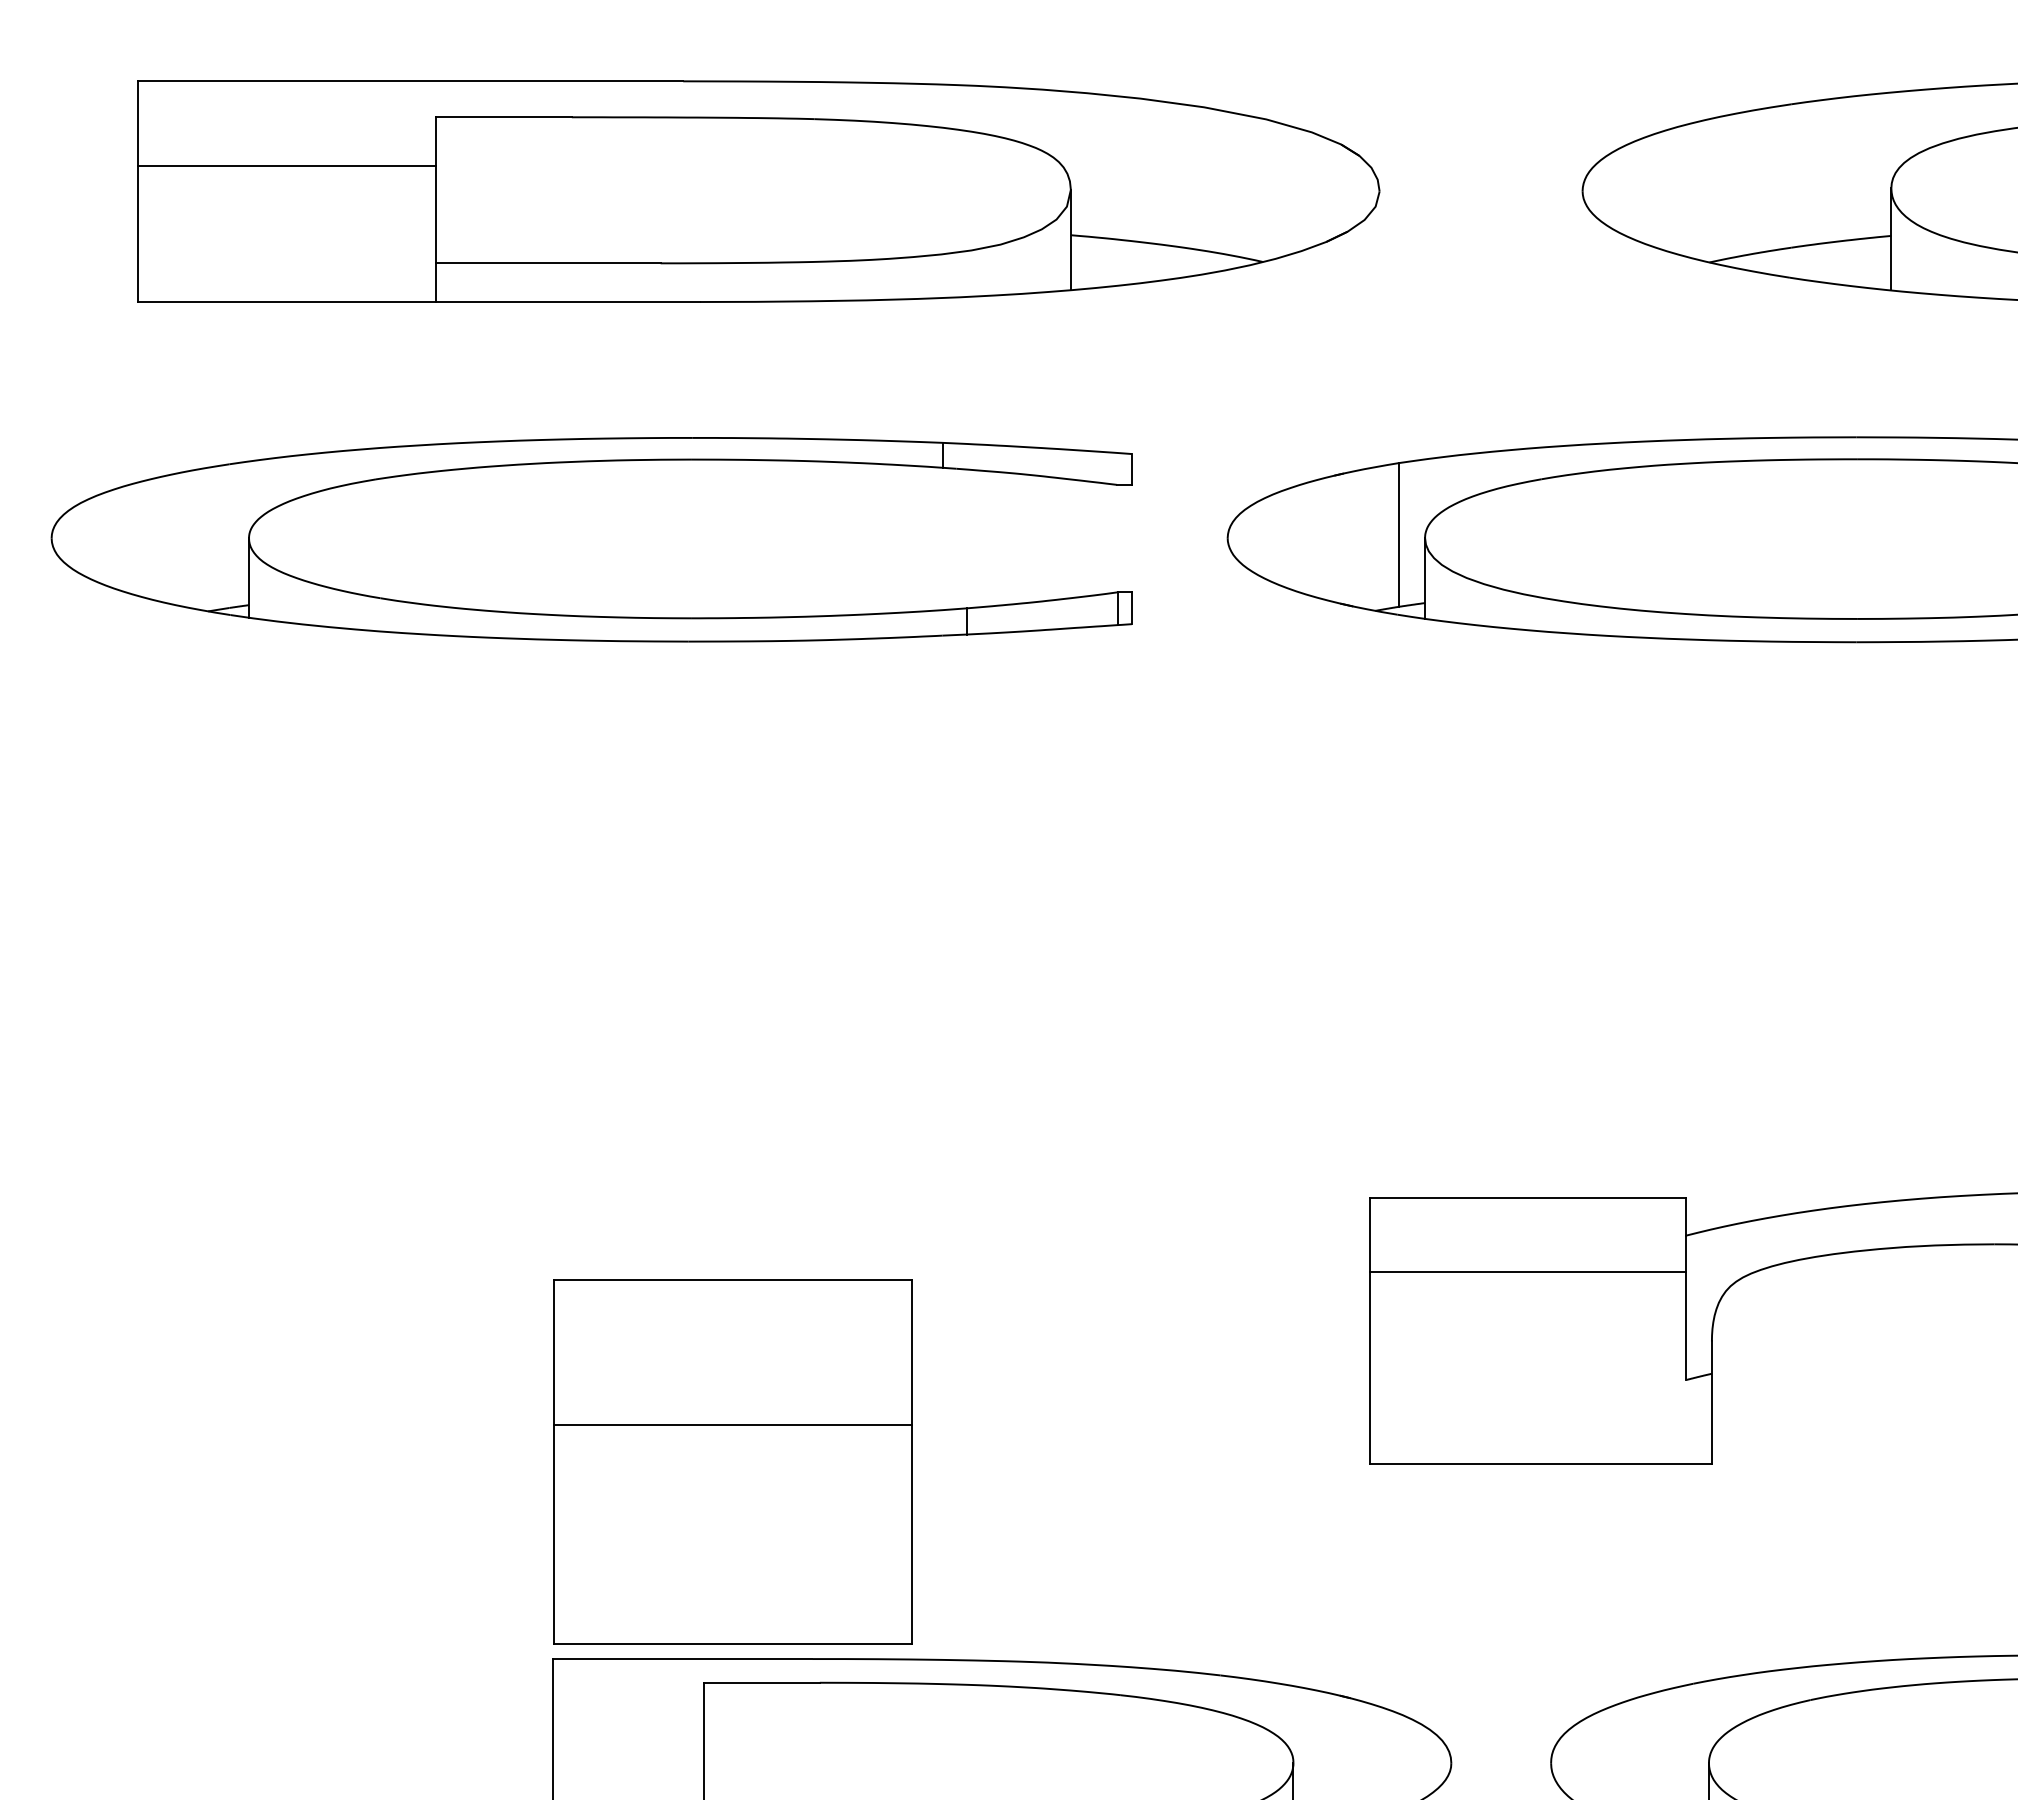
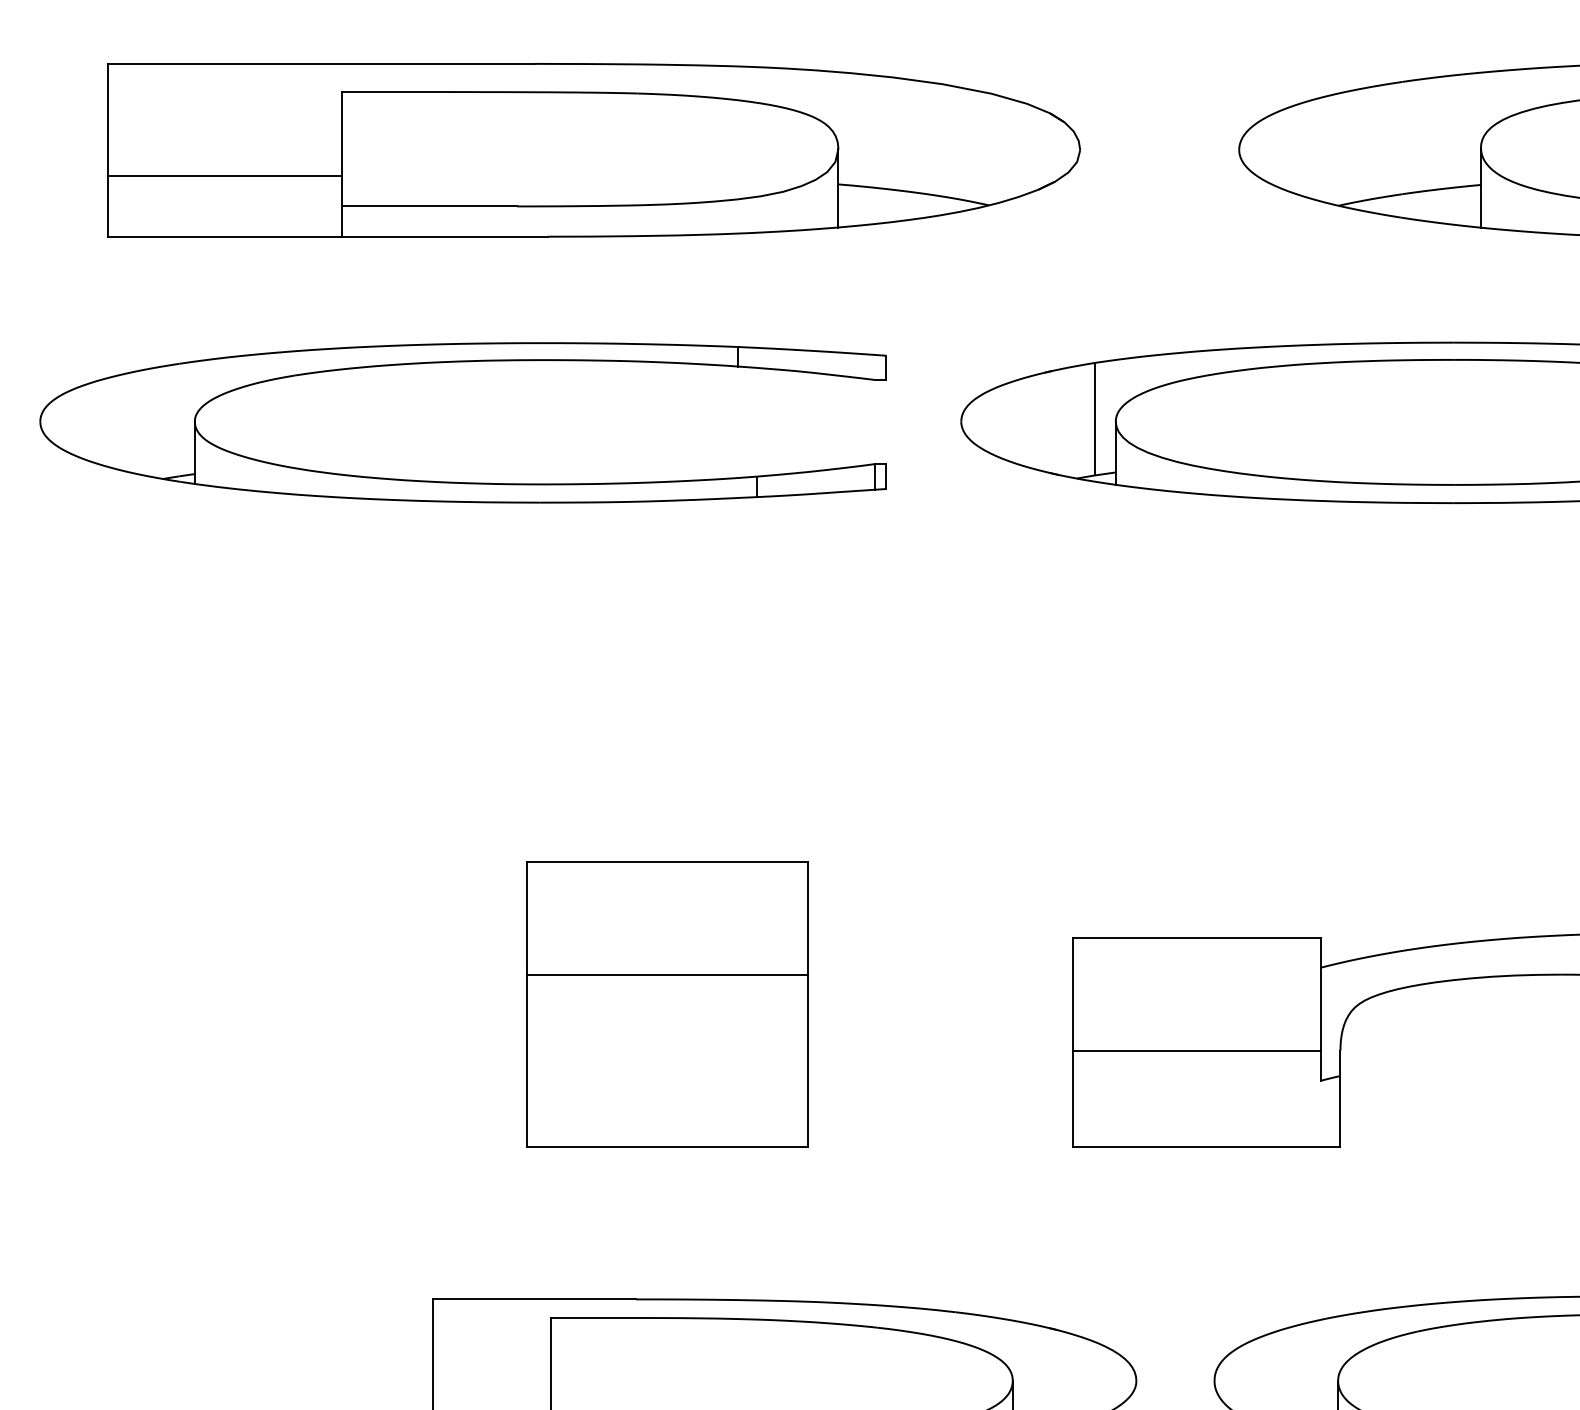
line: (286, 165) -> (224, 176), moved
line: (1527, 1272) -> (1196, 1051), moved
part: (732, 1461) -> (666, 1003), moved

